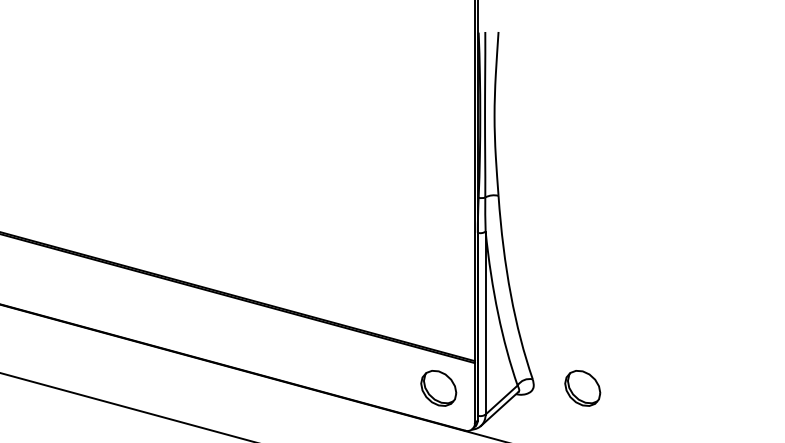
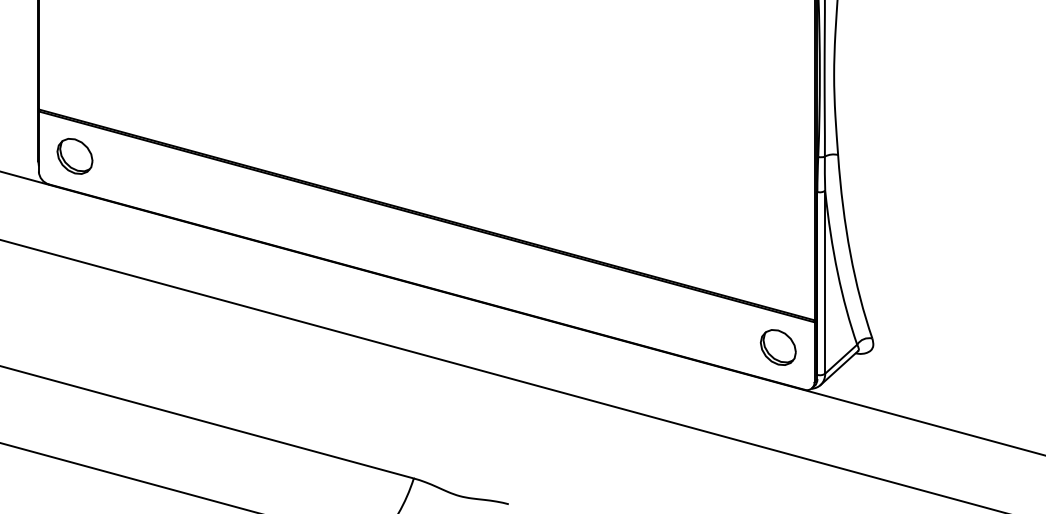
part: (581, 388) -> (921, 347), removed

